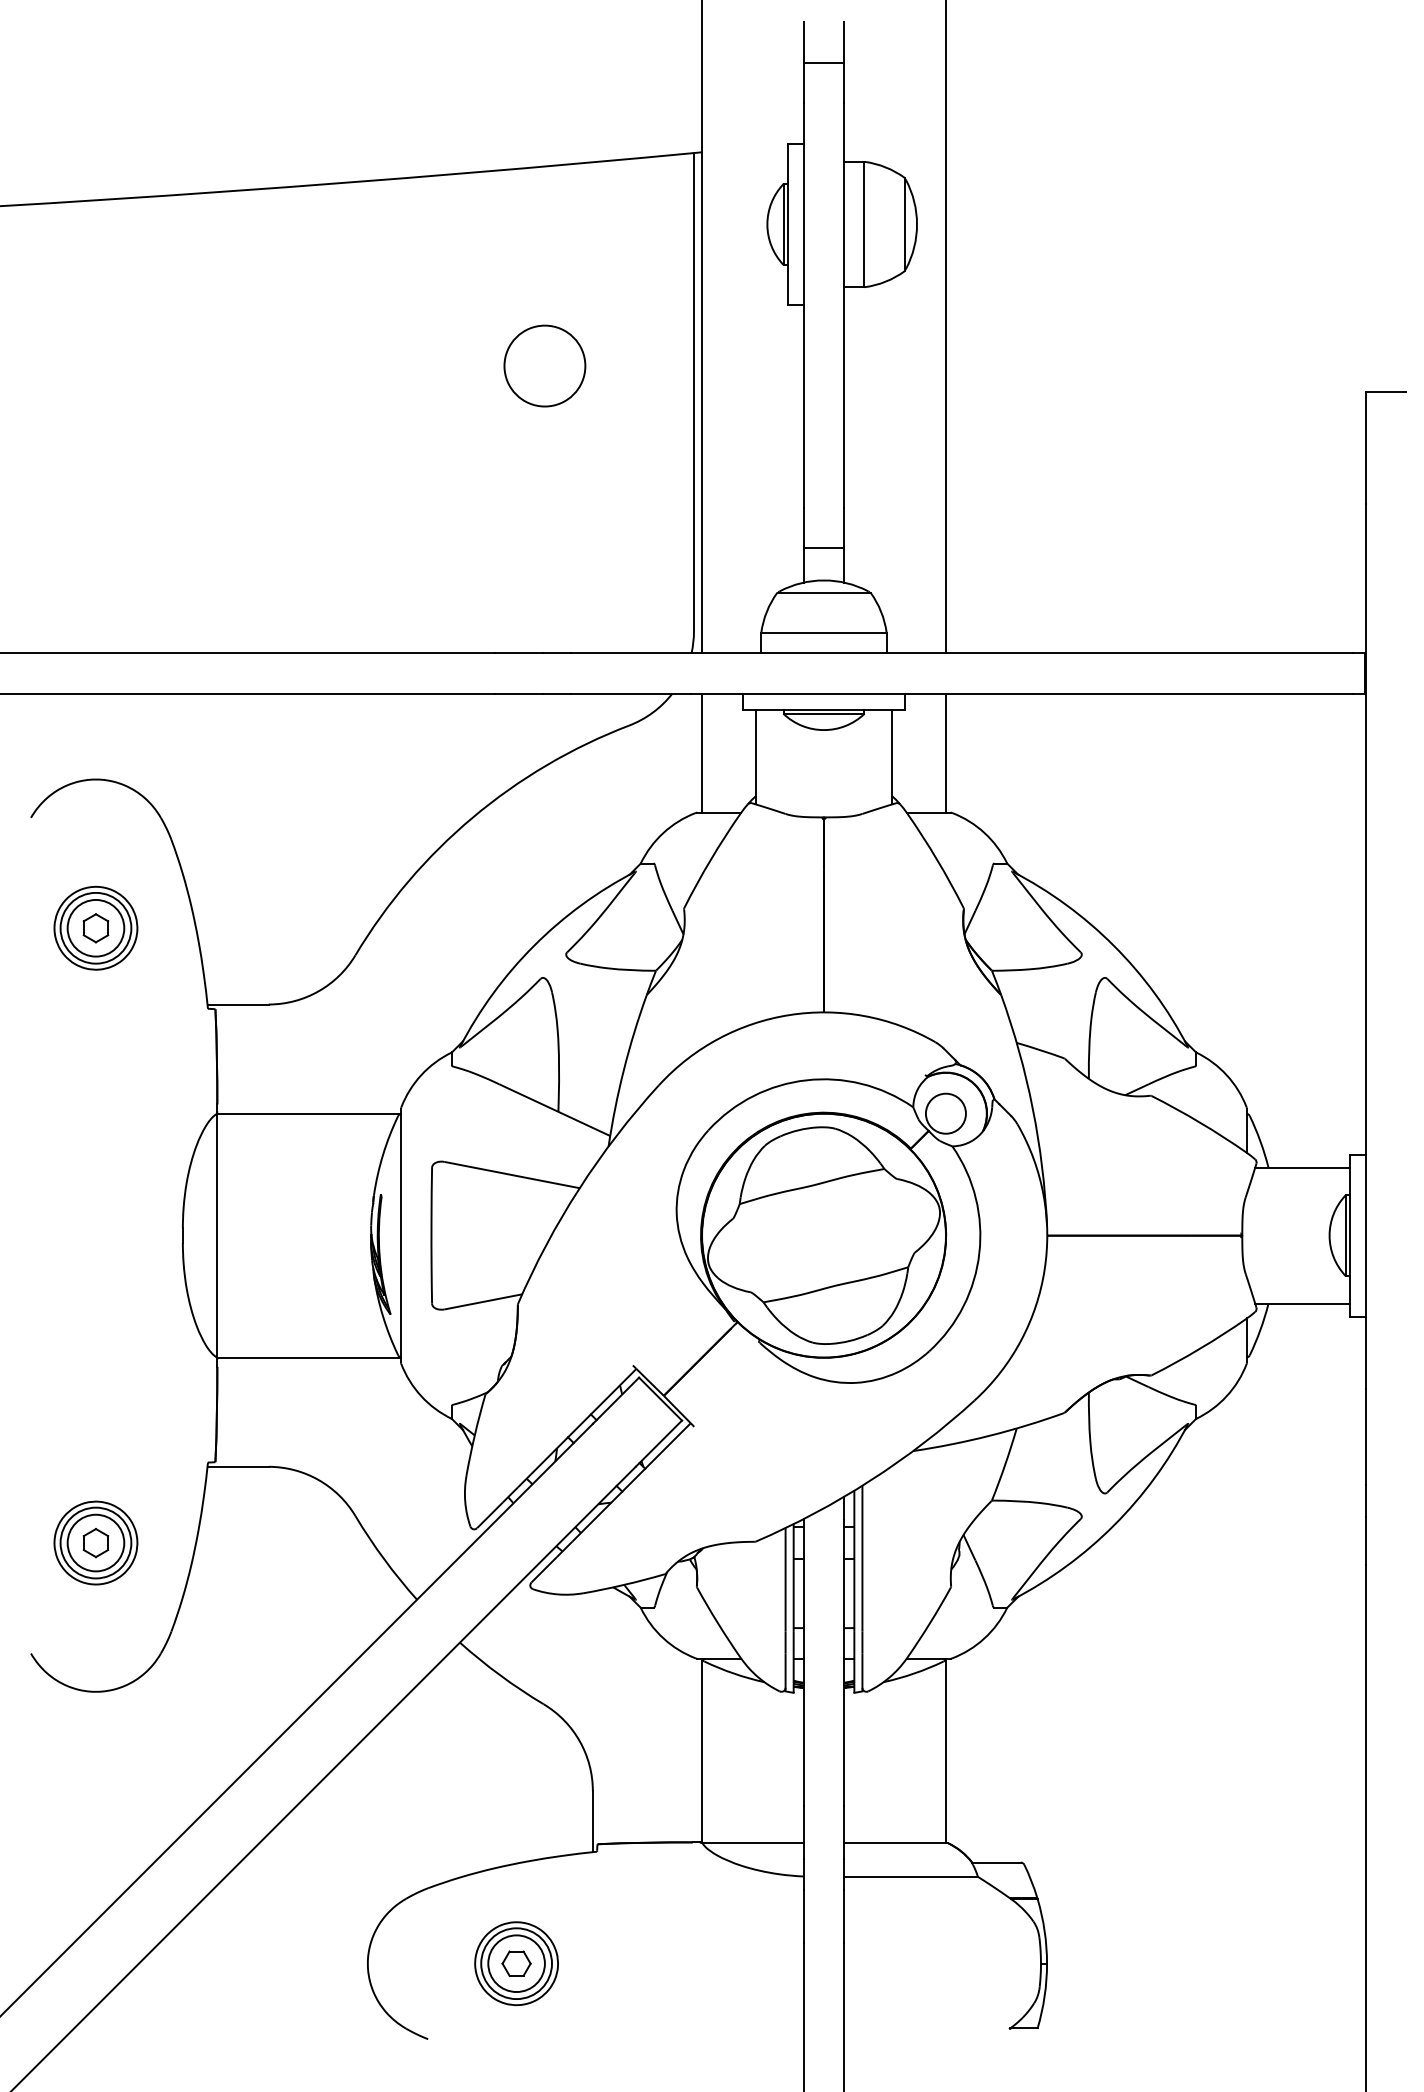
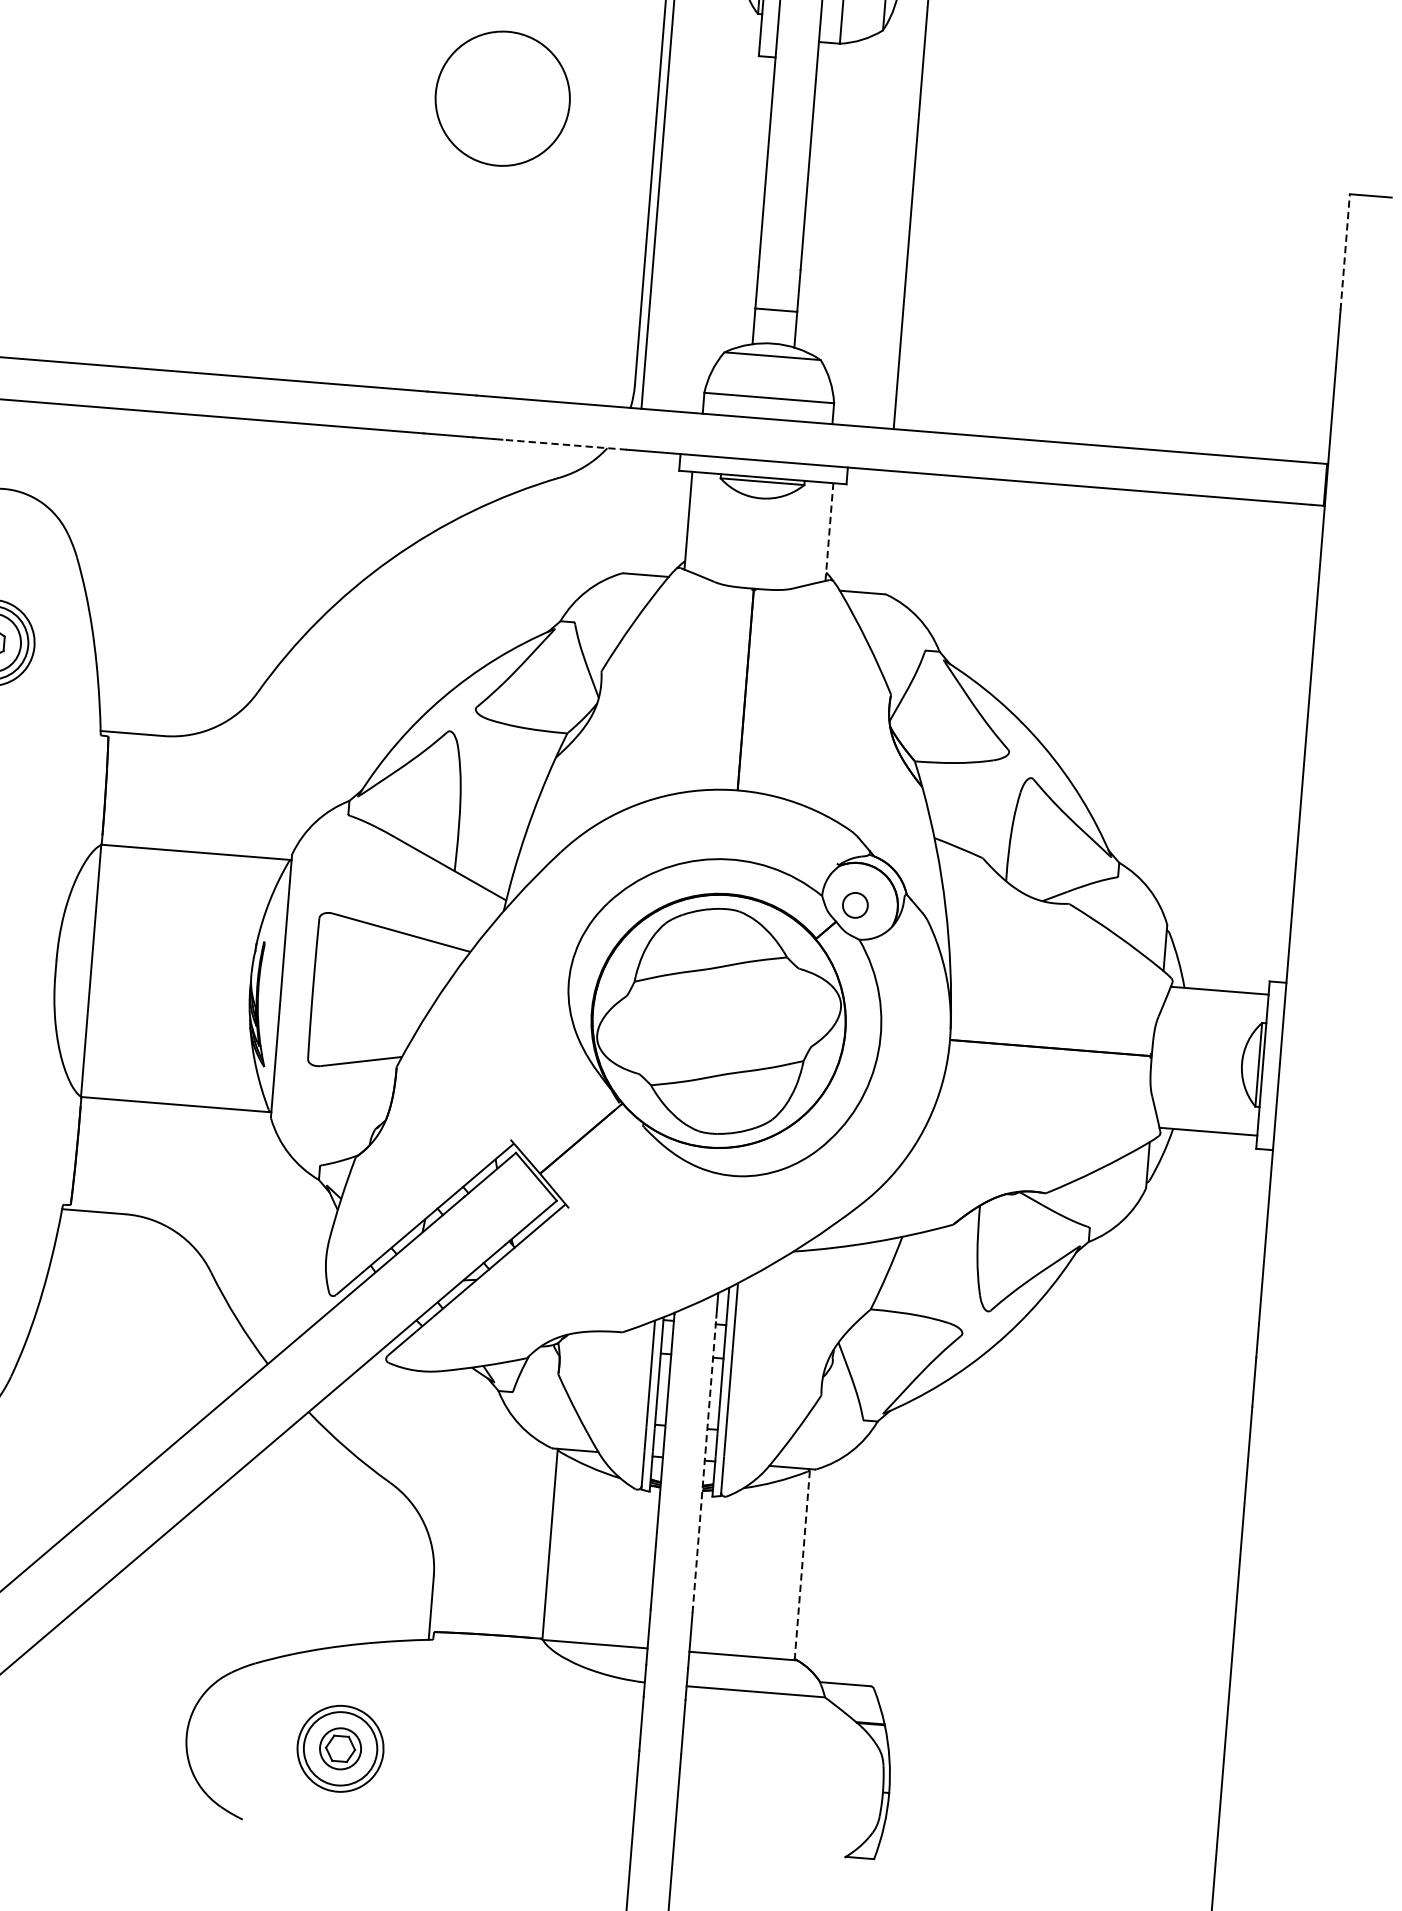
circle: (544, 365) -> (502, 98), size x1.6
line: (1365, 447) -> (1344, 251), solid -> dashed
line: (630, 693) -> (564, 444), solid -> dashed
line: (702, 752) -> (633, 511), removed
line: (945, 752) -> (884, 531), removed
line: (892, 756) -> (829, 531), solid -> dashed
circle: (945, 1113) -> (854, 905), size x0.6
line: (844, 1663) -> (704, 1465), solid -> dashed
line: (945, 1750) -> (801, 1564), solid -> dashed
circle: (516, 1963) -> (340, 1748), size x0.7

